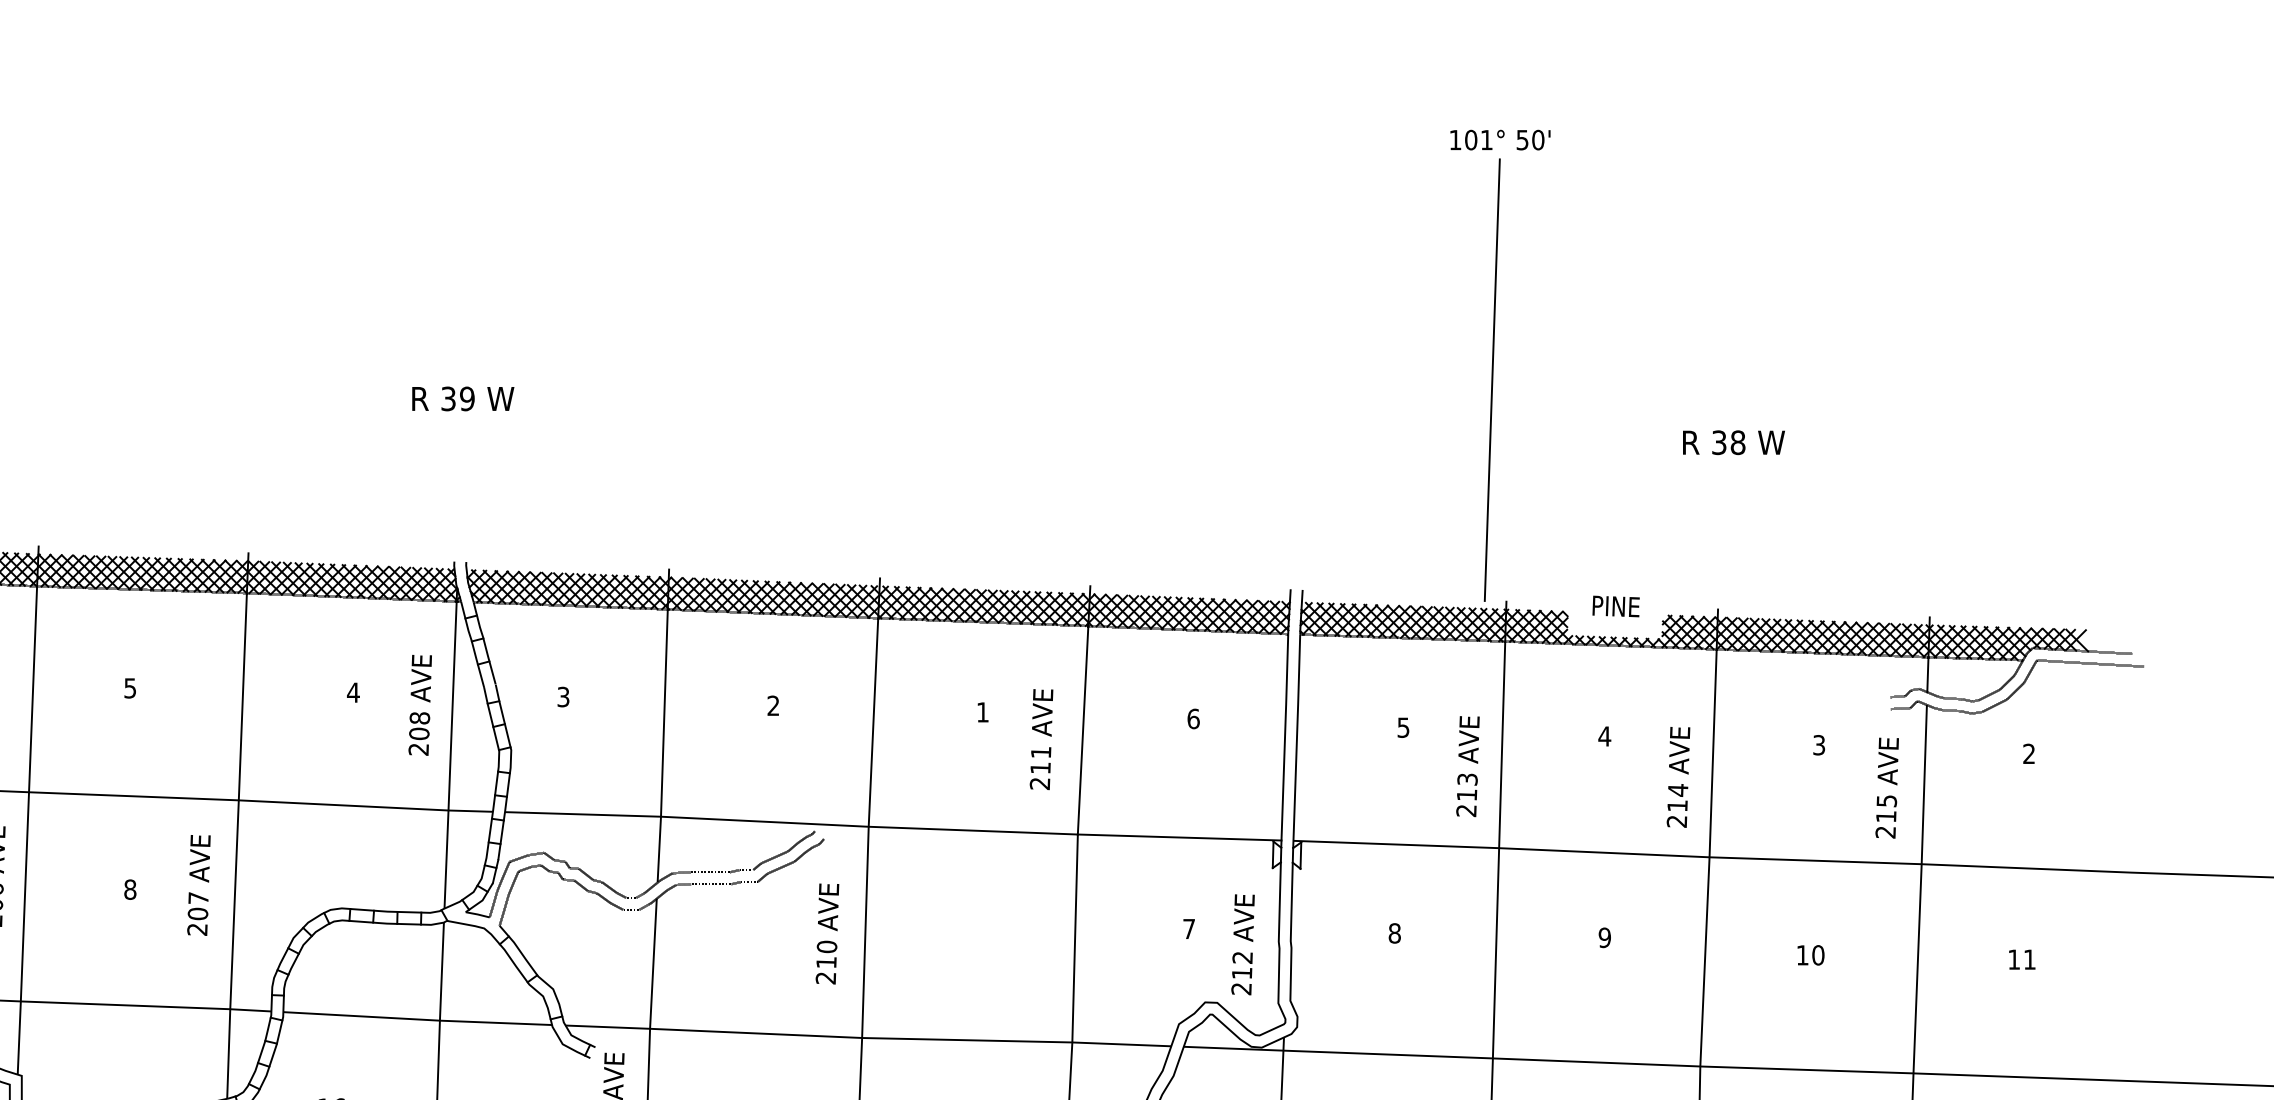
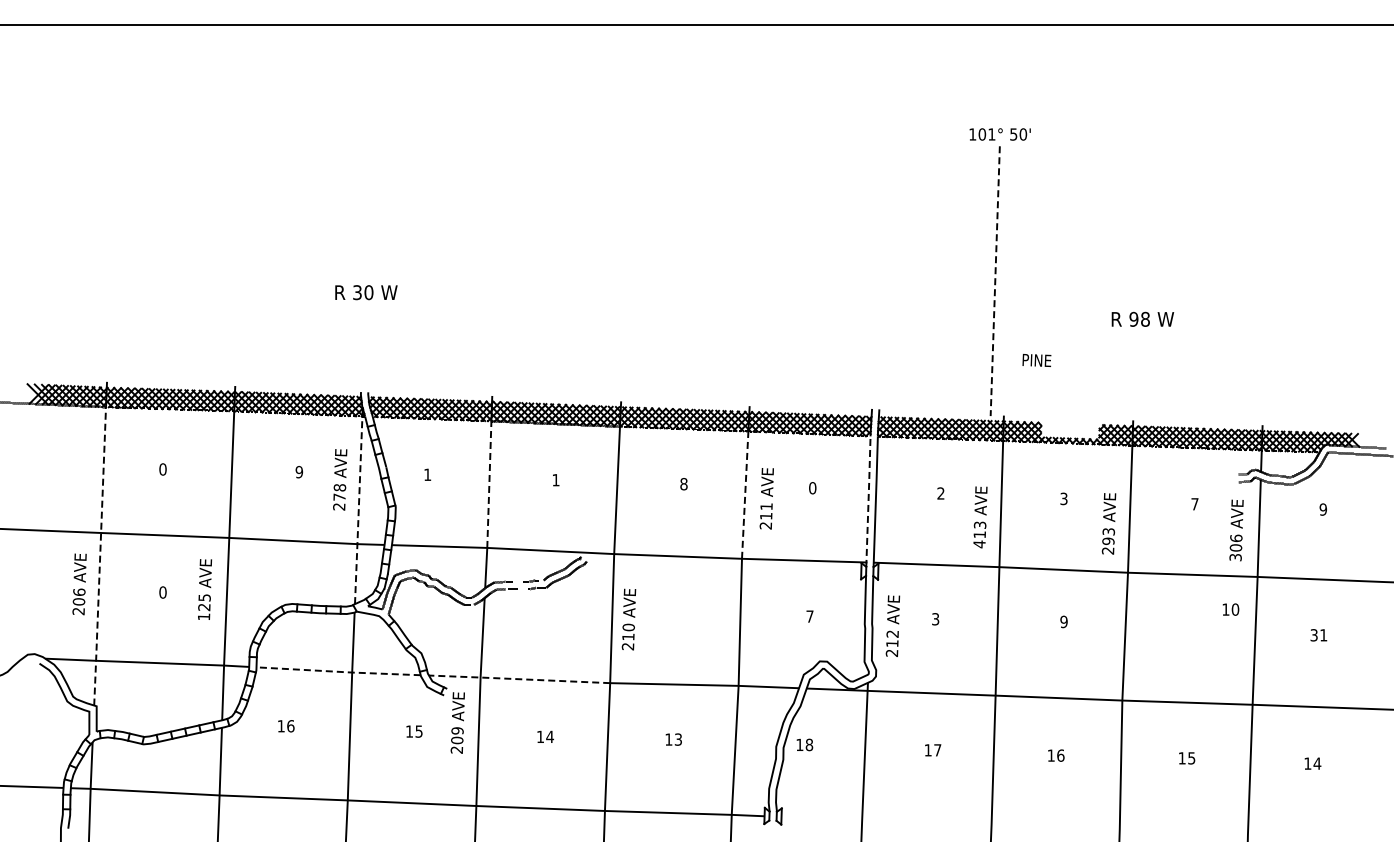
line: (1492, 380) -> (995, 281), solid -> dashed
text: (466, 398) -> (368, 292), 39 -> 30
text: (1718, 442) -> (1133, 319), 38 -> 98
text: (1615, 606) -> (1036, 360), moved
text: (129, 688) -> (162, 469), 5 -> 0
text: (353, 691) -> (299, 471), 4 -> 9
text: (563, 696) -> (427, 474), 3 -> 1
text: (772, 704) -> (555, 479), 2 -> 1
line: (664, 712) -> (489, 484), solid -> dashed
text: (982, 712) -> (683, 484), 1 -> 8
text: (1193, 719) -> (812, 488), 6 -> 0
text: (1402, 727) -> (940, 493), 5 -> 2
line: (1083, 730) -> (745, 495), solid -> dashed
text: (419, 734) -> (339, 497), 208 -> 278
text: (1603, 735) -> (1063, 498), 4 -> 3
line: (1284, 737) -> (868, 499), solid -> dashed
text: (1041, 739) -> (766, 498), moved
text: (1818, 745) -> (1194, 504), 3 -> 7
text: (2029, 753) -> (1323, 509), 2 -> 9
line: (450, 755) -> (358, 510), solid -> dashed
text: (1677, 797) -> (1108, 536), 214 -> 293
text: (1466, 811) -> (979, 544), 213 -> 413
text: (1885, 815) -> (1235, 547), 215 -> 306
line: (28, 829) -> (100, 555), solid -> dashed
text: (129, 889) -> (162, 592), 8 -> 0
text: (196, 914) -> (203, 607), 207 -> 125
text: (826, 933) -> (628, 619), moved
text: (1394, 933) -> (935, 619), 8 -> 3
text: (1242, 943) -> (892, 625), moved
text: (1810, 955) -> (1230, 609), moved
text: (2013, 960) -> (1313, 635), 11 -> 31
line: (419, 1018) -> (339, 671), solid -> dashed
line: (712, 1032) -> (518, 679), solid -> dashed

